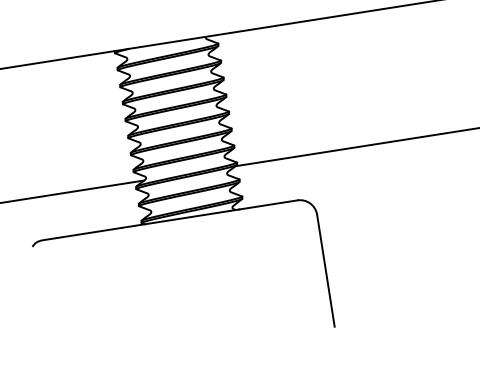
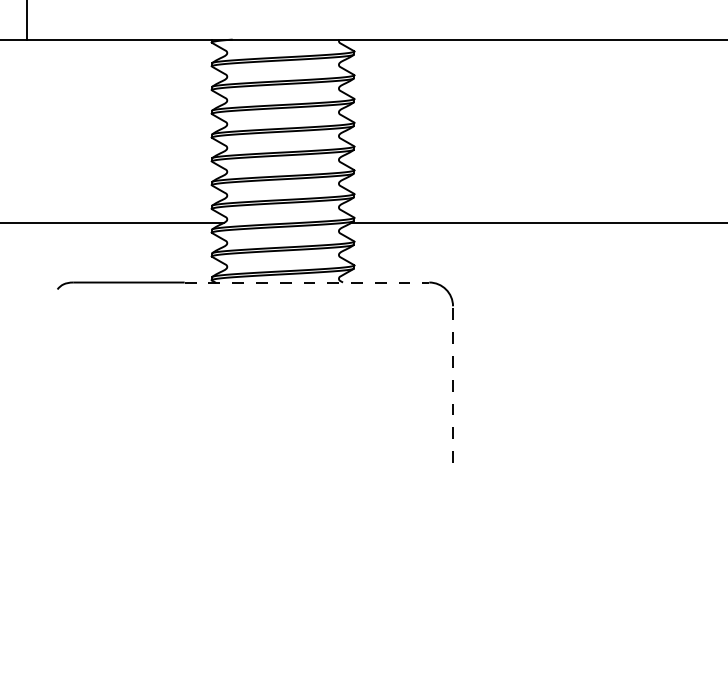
line: (210, 213) -> (307, 282), solid -> dashed
line: (326, 270) -> (453, 384), solid -> dashed

